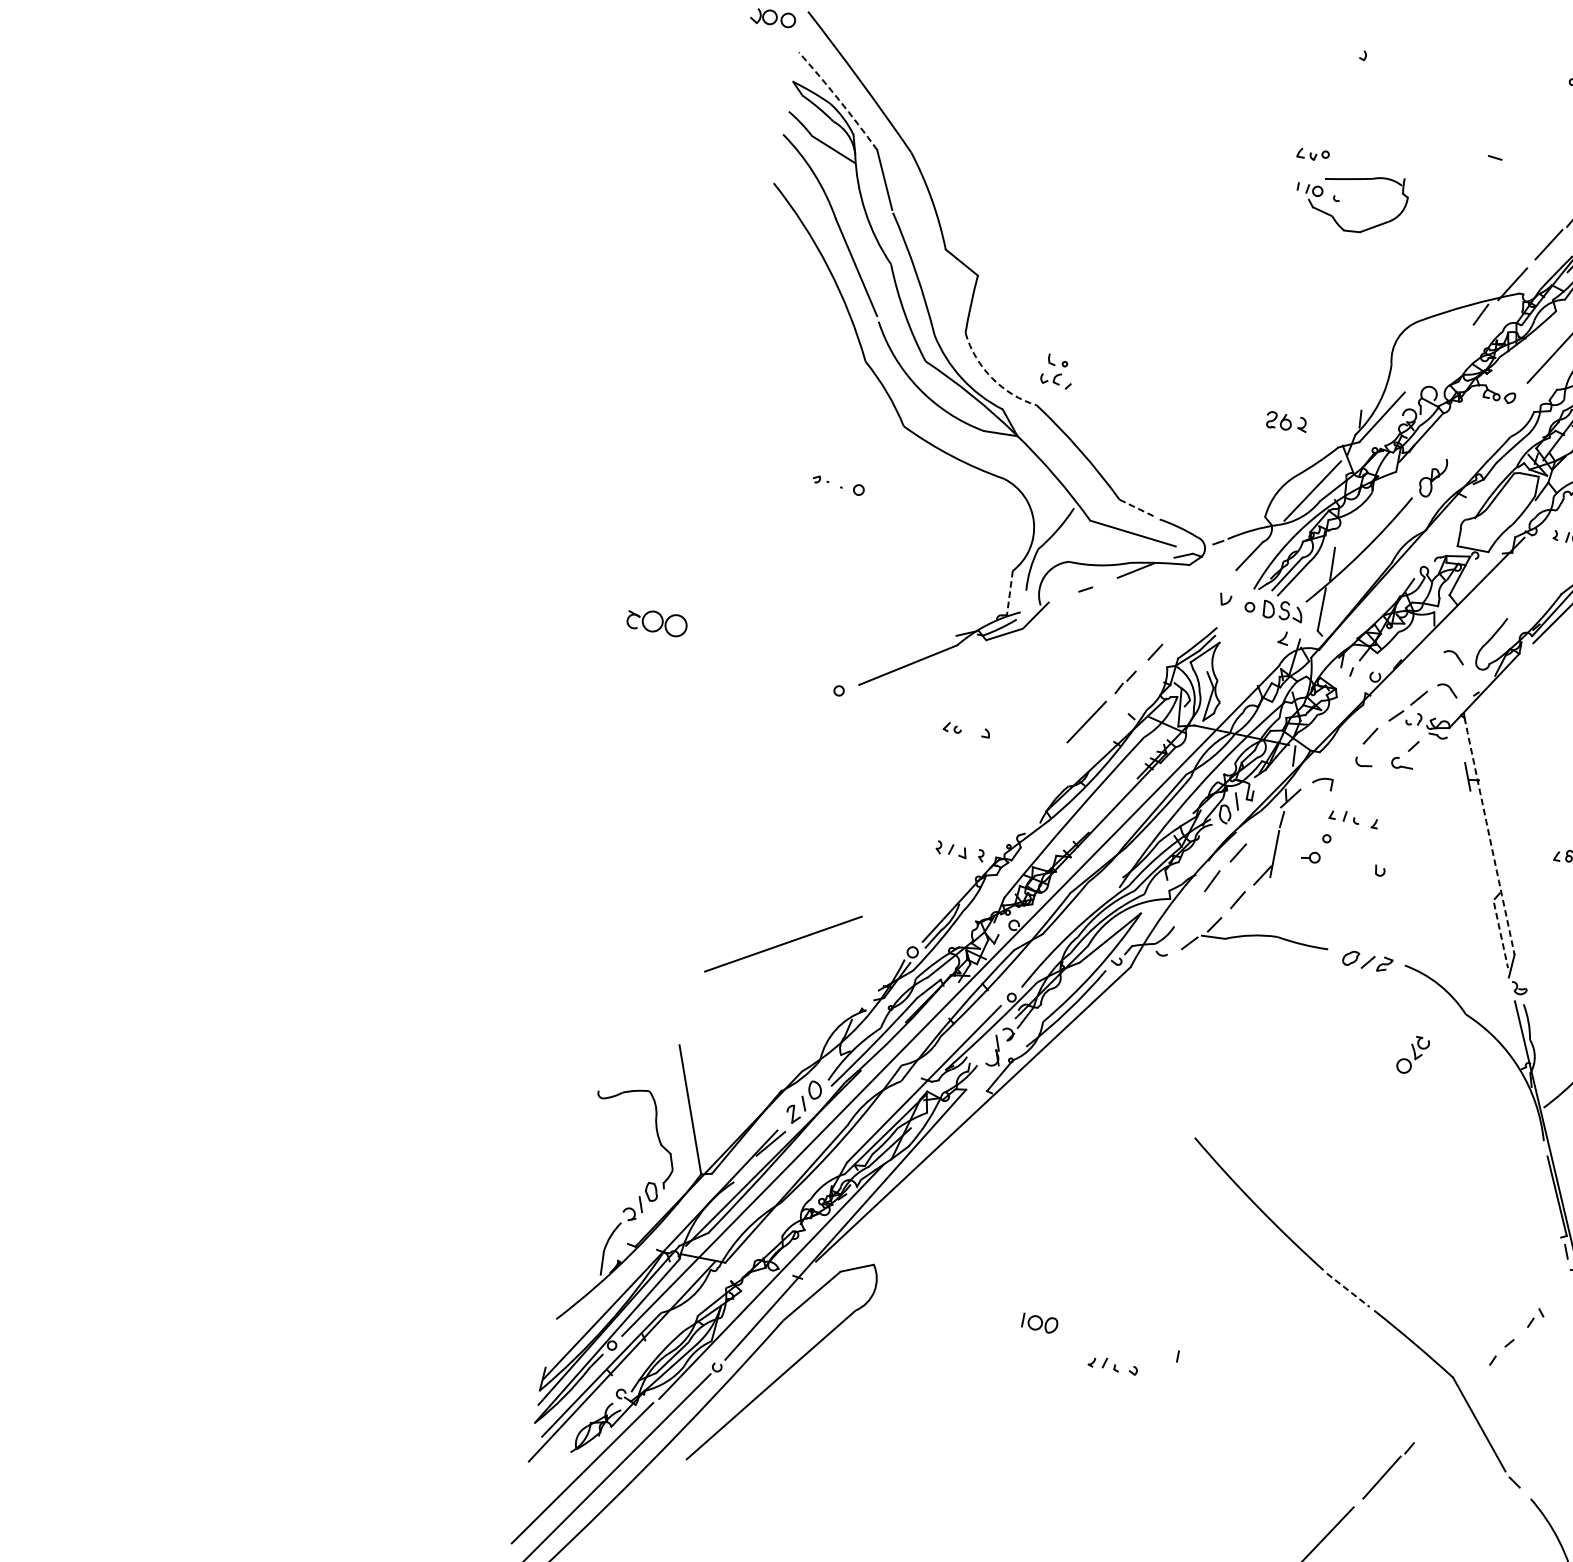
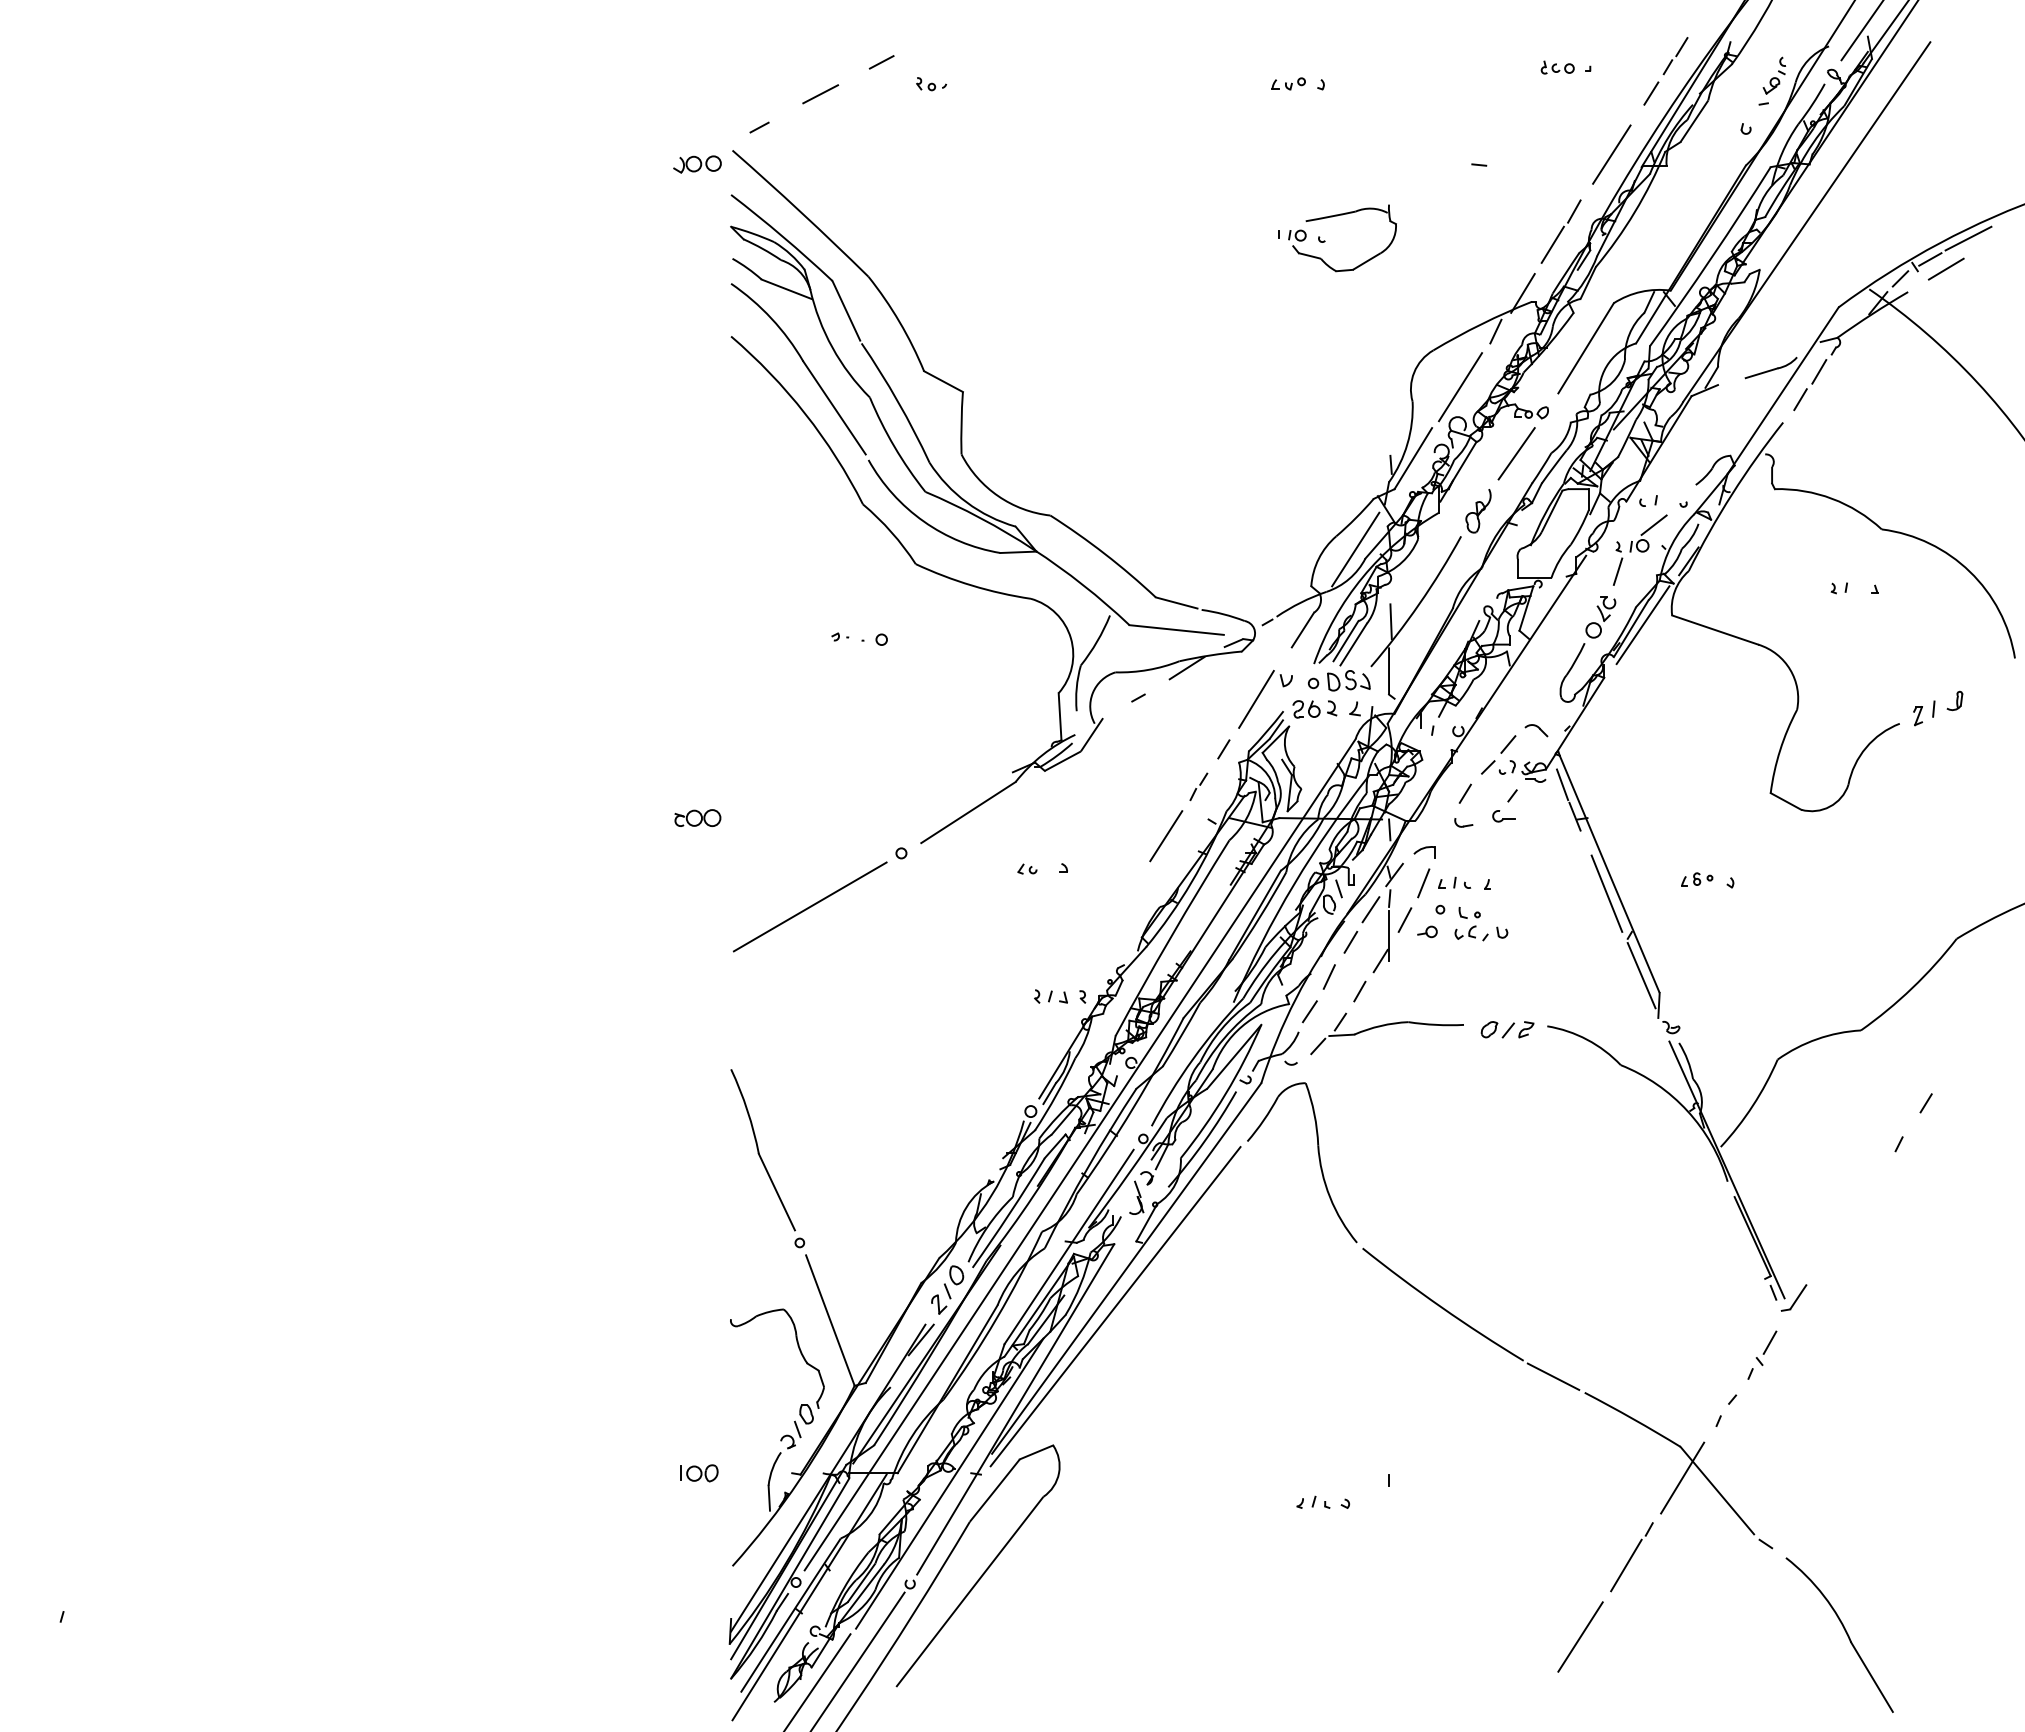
arc: (838, 99) -> (782, 236), dashed -> solid
part: (1313, 153) -> (1288, 83), moved
line: (1438, 360) -> (1460, 387), added
part: (1057, 371) -> (1471, 924), moved
arc: (992, 378) -> (998, 496), dashed -> solid
part: (1286, 422) -> (1314, 709), moved
line: (1478, 430) -> (1516, 453), added
line: (1137, 508) -> (1176, 602), dashed -> solid
line: (1550, 557) -> (1617, 571), added
line: (1010, 592) -> (1060, 716), dashed -> solid
line: (1194, 610) -> (1256, 698), added
part: (657, 621) -> (697, 817), size x0.71
part: (1453, 657) -> (1536, 694), removed
line: (1461, 744) -> (1562, 784), added
line: (1315, 811) -> (1423, 883), added
line: (1262, 826) -> (1370, 909), added
arc: (1489, 836) -> (1609, 874), dashed -> solid
line: (1291, 841) -> (1404, 919), added
line: (1483, 853) -> (1606, 893), added
line: (1187, 909) -> (1309, 1011), added
line: (1500, 936) -> (1641, 976), dashed -> solid
line: (782, 943) -> (809, 906), moved
part: (661, 948) -> (767, 1158), added
part: (1170, 1046) -> (1318, 1158), added
part: (1412, 1055) -> (1600, 617), moved
line: (956, 1147) -> (1115, 1306), added
line: (1348, 1290) -> (1553, 1376), dashed -> solid
line: (1553, 1297) -> (1769, 1342), added
part: (1040, 1323) -> (699, 1473), moved
line: (1449, 1406) -> (1682, 1477), added

